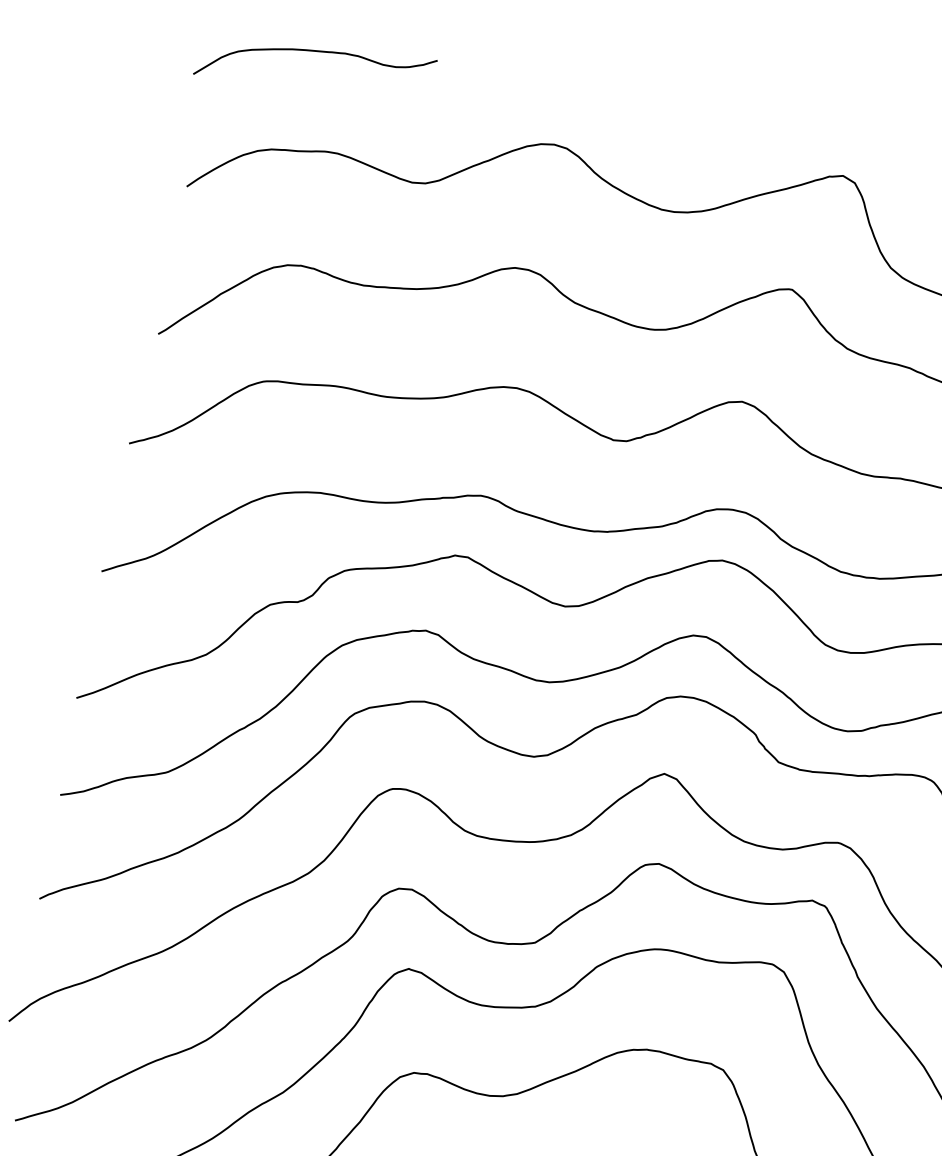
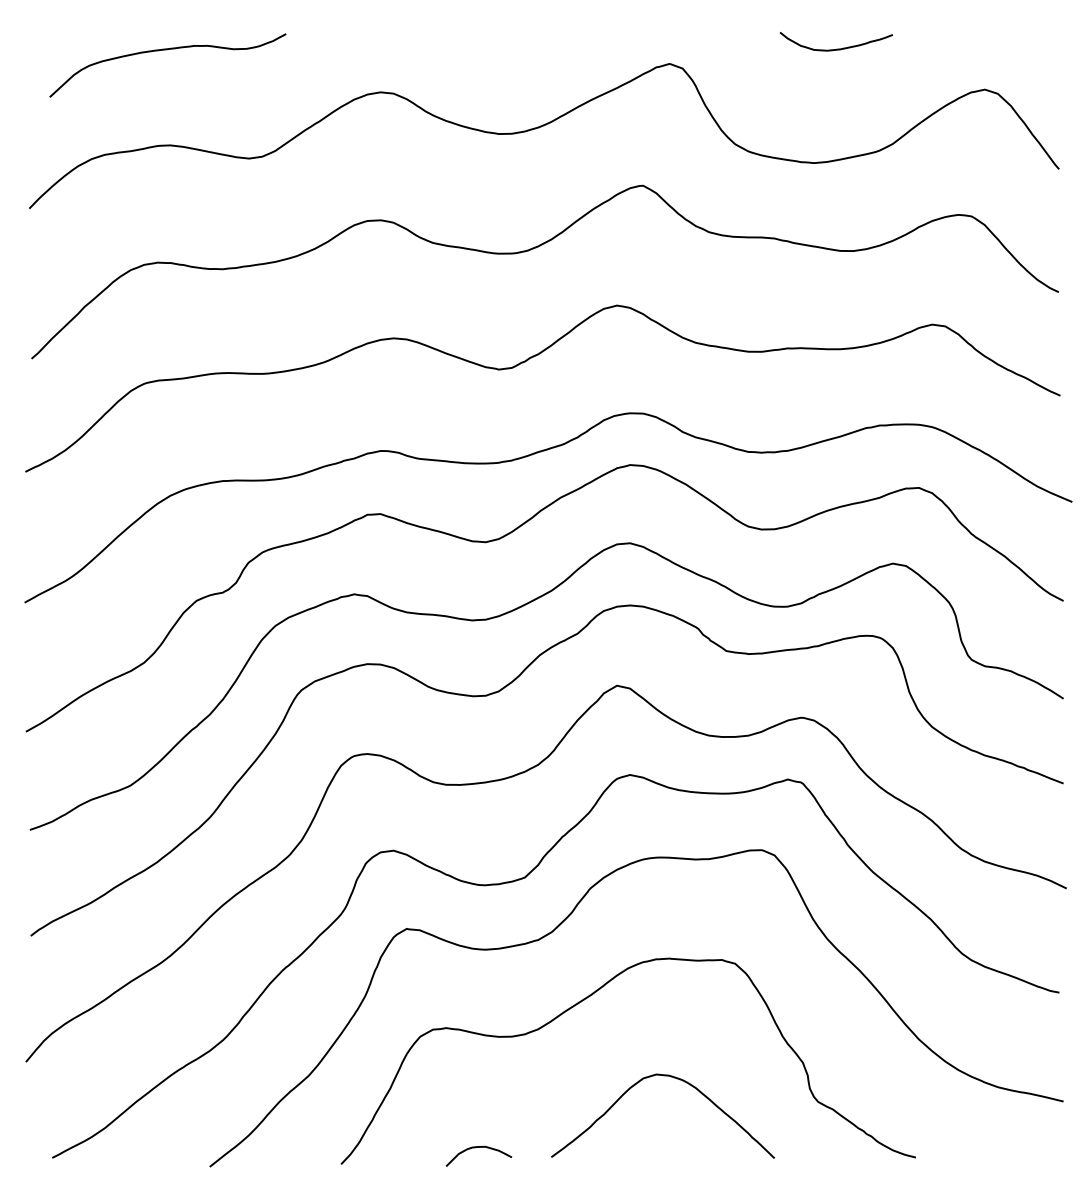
curve: (318, 52) -> (167, 50), moved

